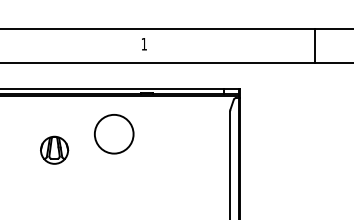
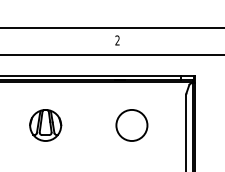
text: (143, 43) -> (116, 39), 1 -> 2
circle: (114, 134) -> (132, 125), moved
part: (54, 150) -> (45, 125), size x1.43

